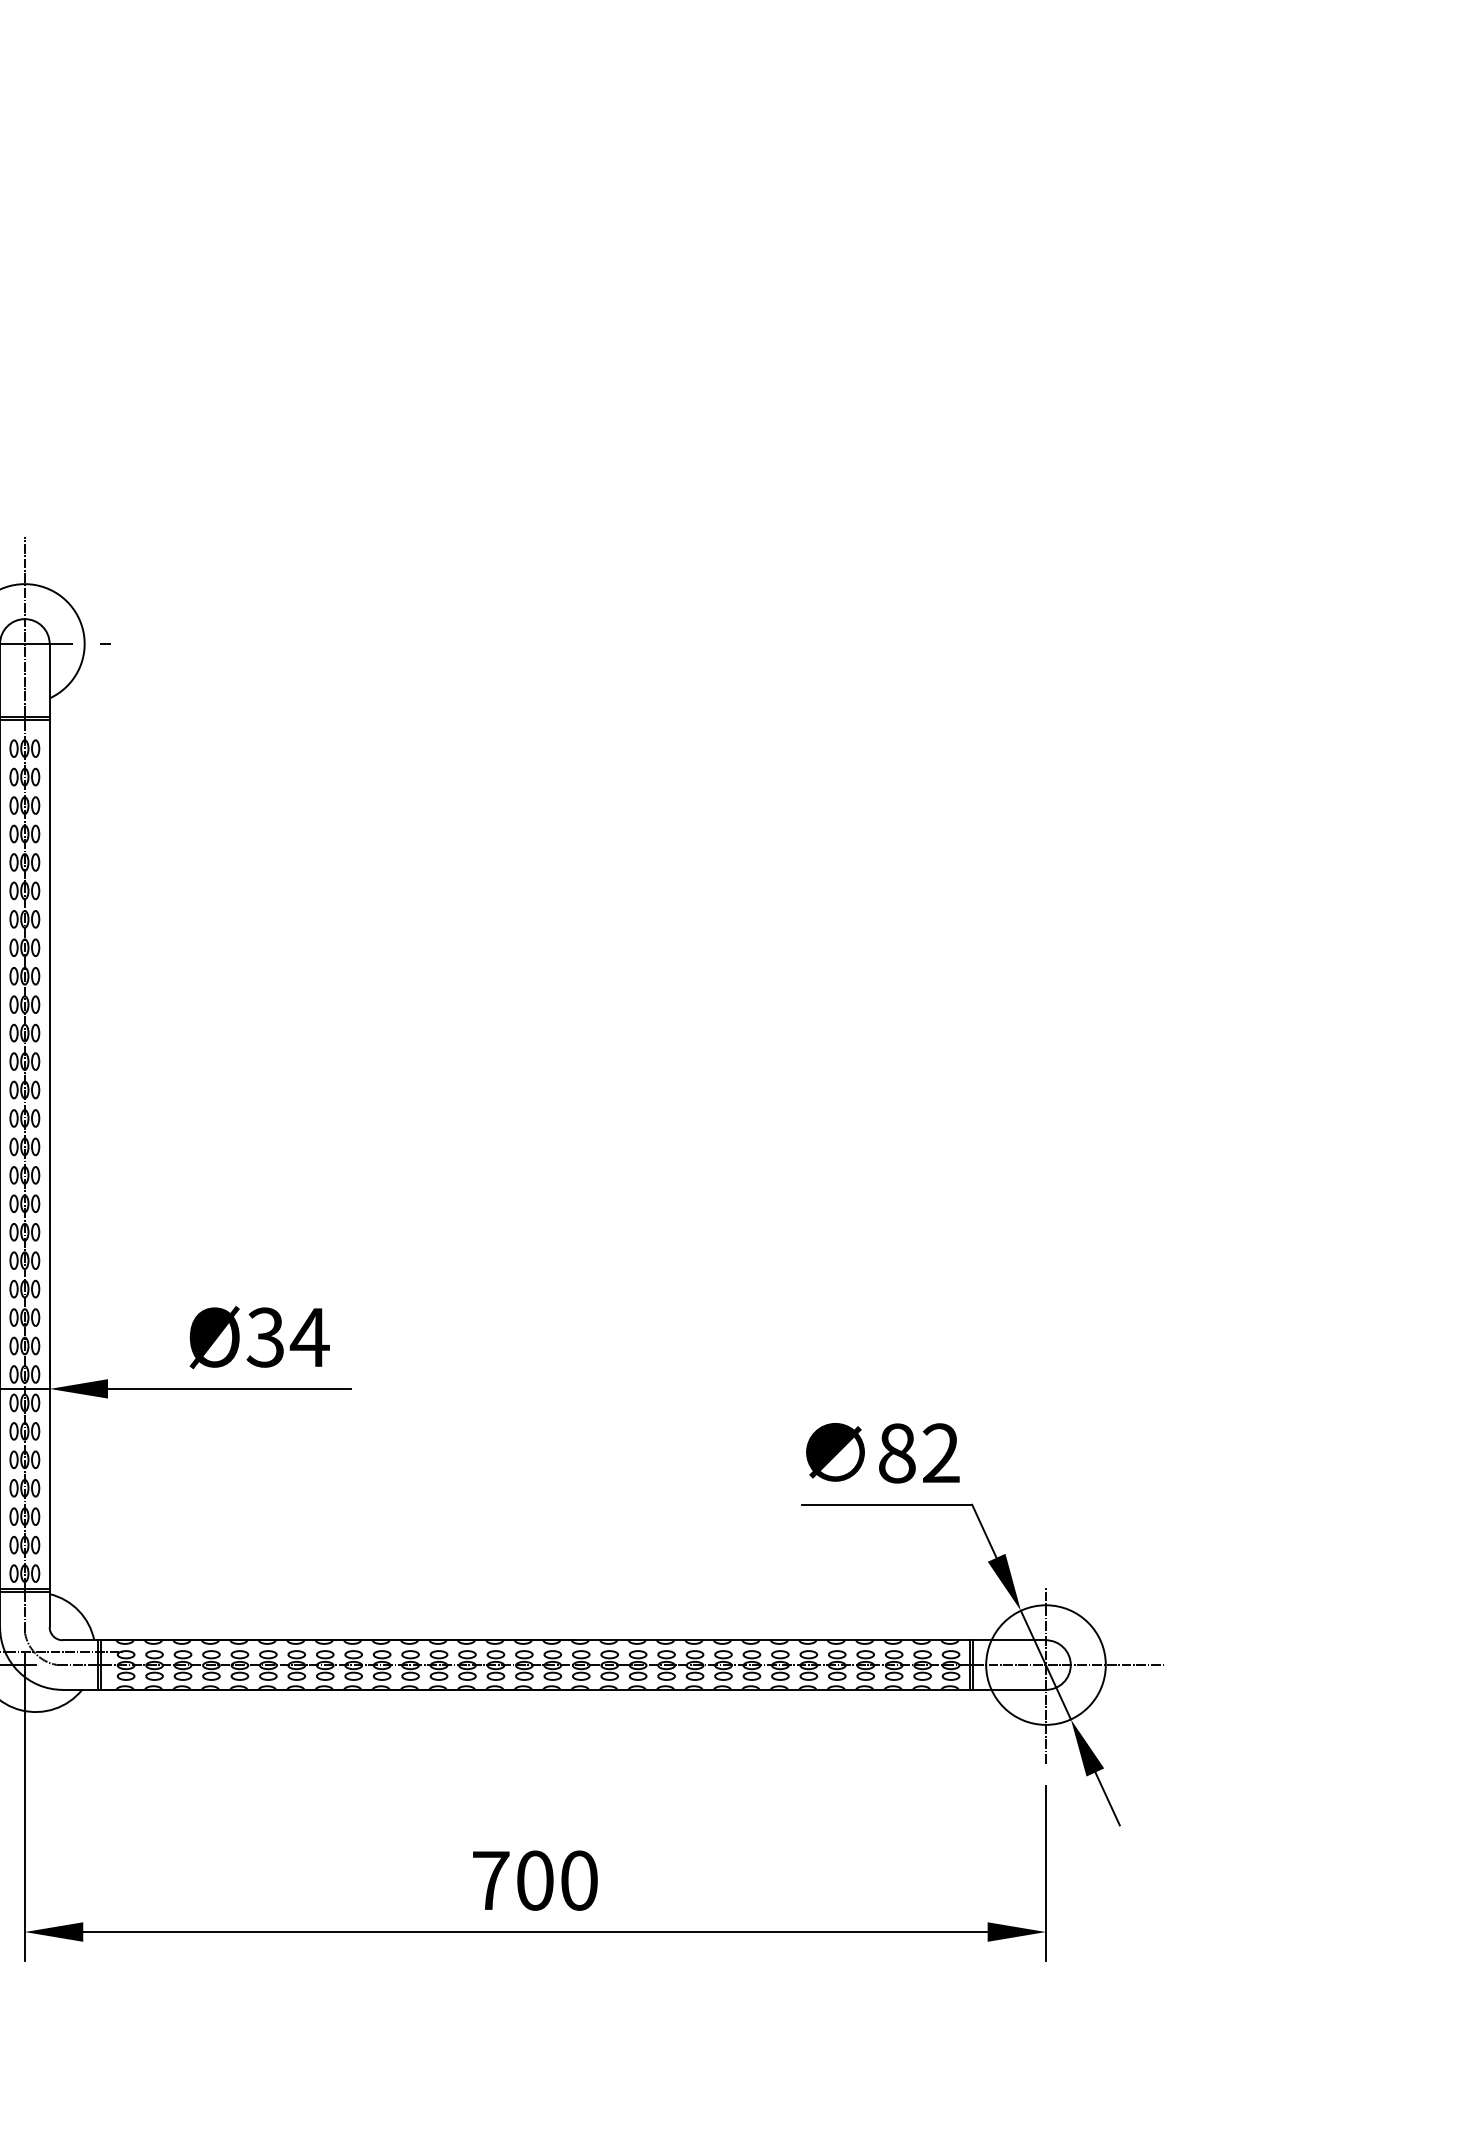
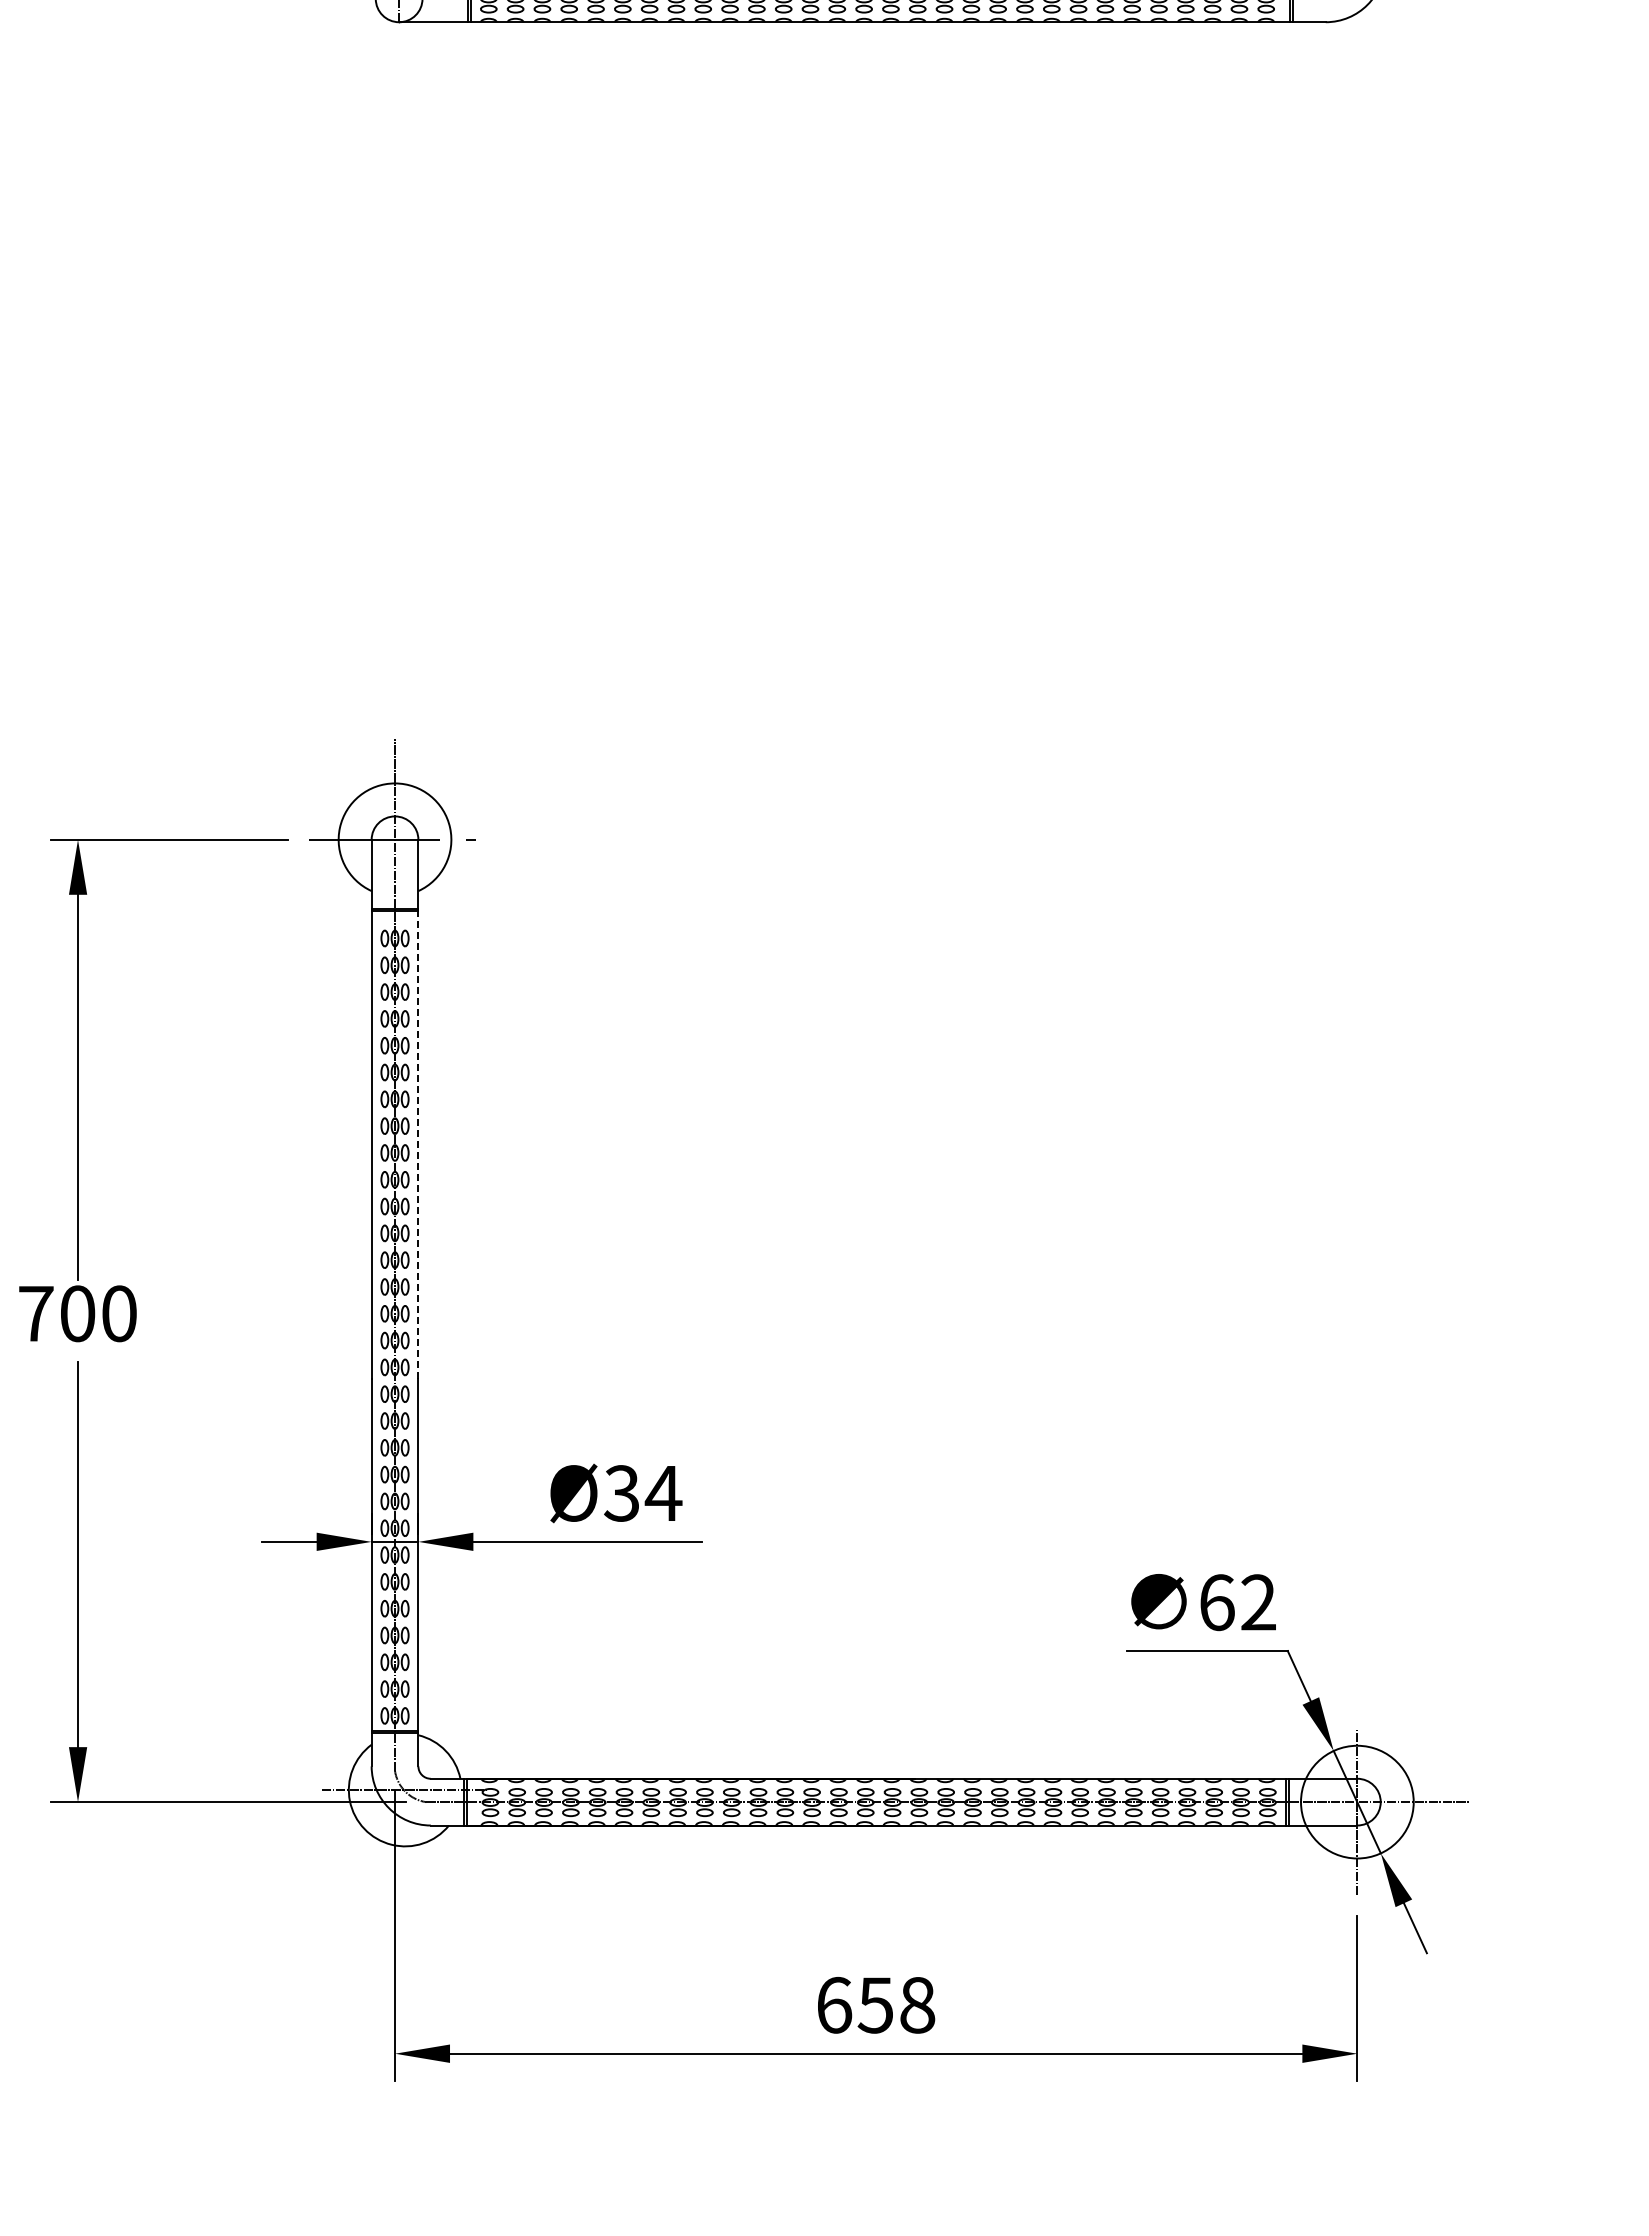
line: (49, 968) -> (418, 1145), solid -> dashed
text: (897, 1453) -> (1217, 1602), 82 -> 62
text: (535, 1879) -> (876, 2004), 700 -> 658

